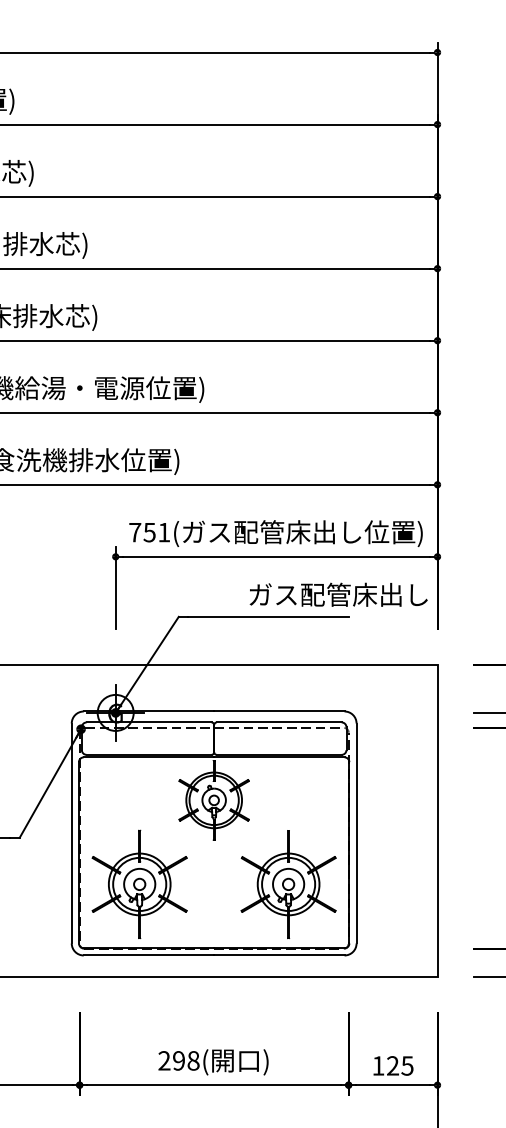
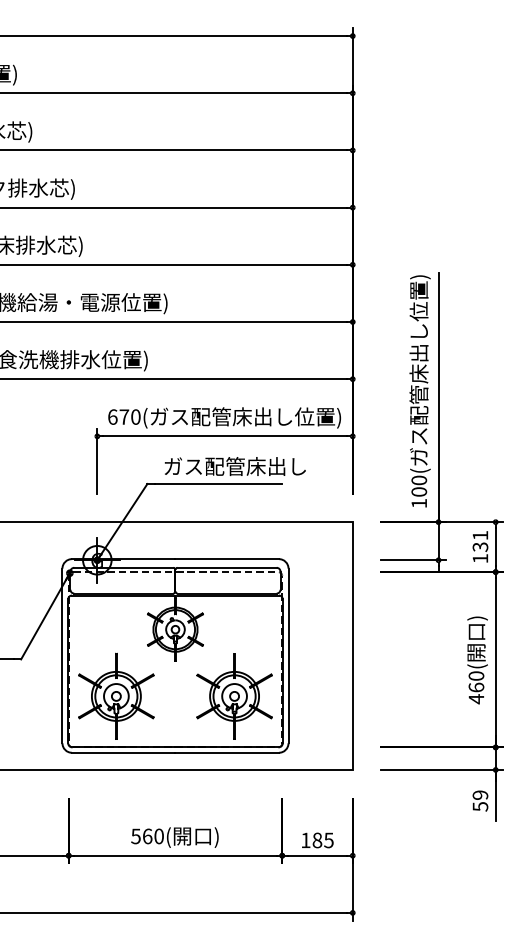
text: (149, 531) -> (124, 416), 751 -> 670
text: (338, 594) -> (235, 466), moved
text: (178, 1060) -> (147, 836), 298( -> 560(
text: (393, 1065) -> (317, 840), 125 -> 185

